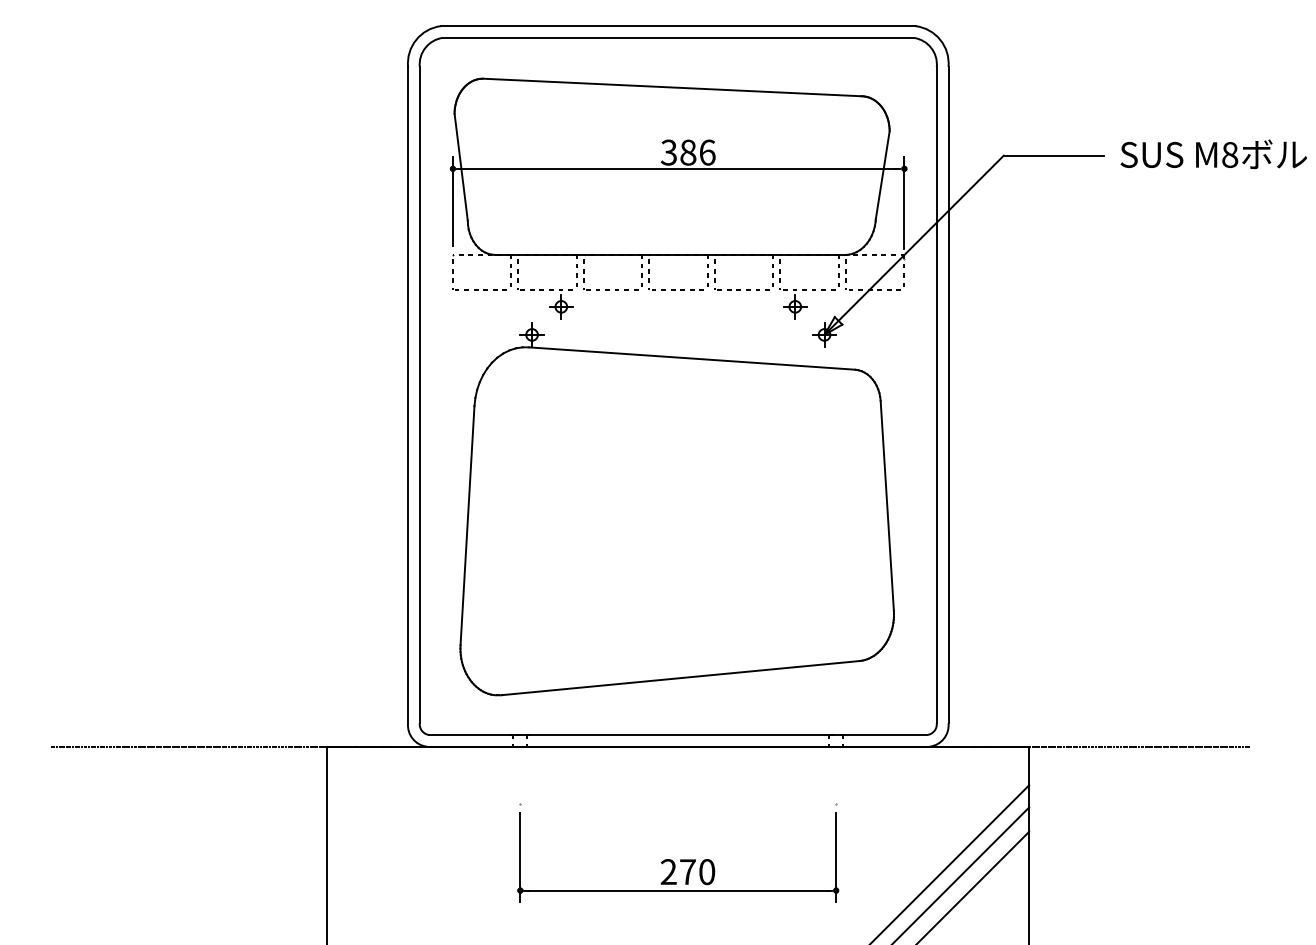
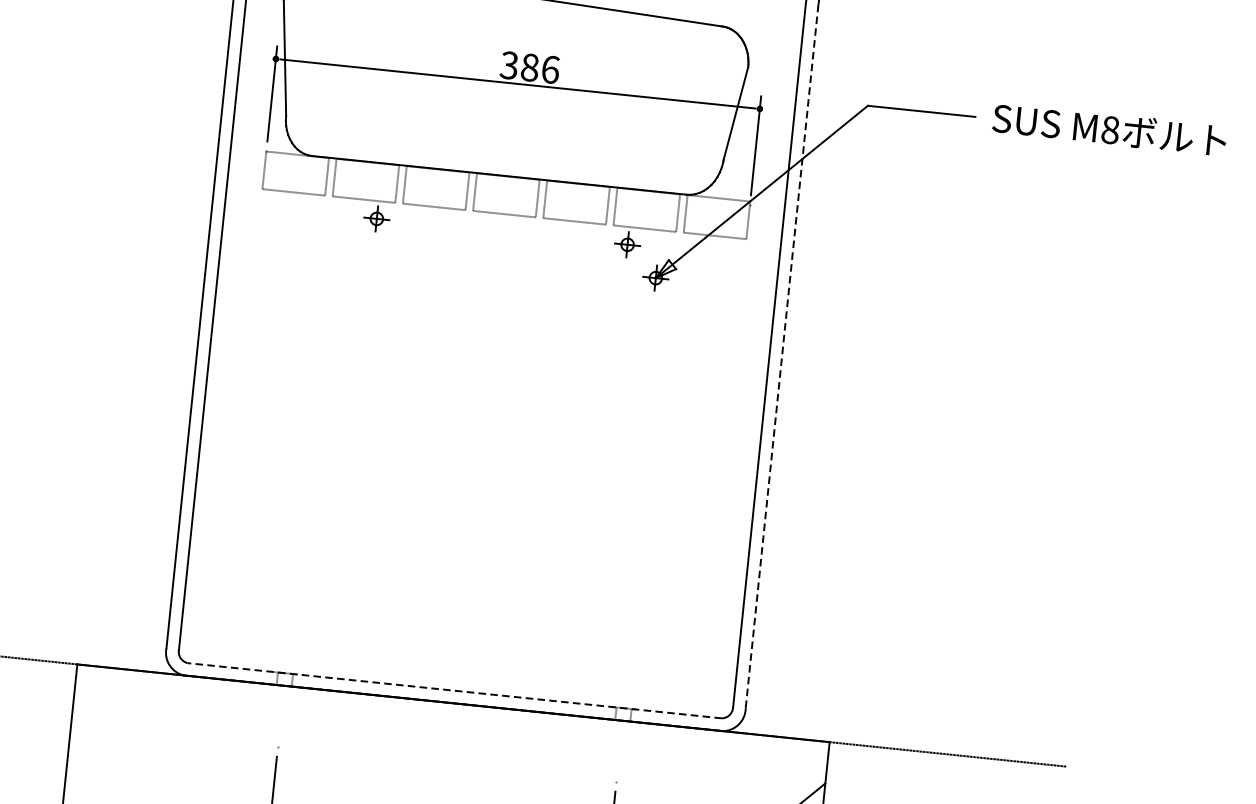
line: (948, 395) -> (782, 356), solid -> dashed
part: (676, 509) -> (477, 448), removed
line: (677, 734) -> (453, 690), solid -> dashed

